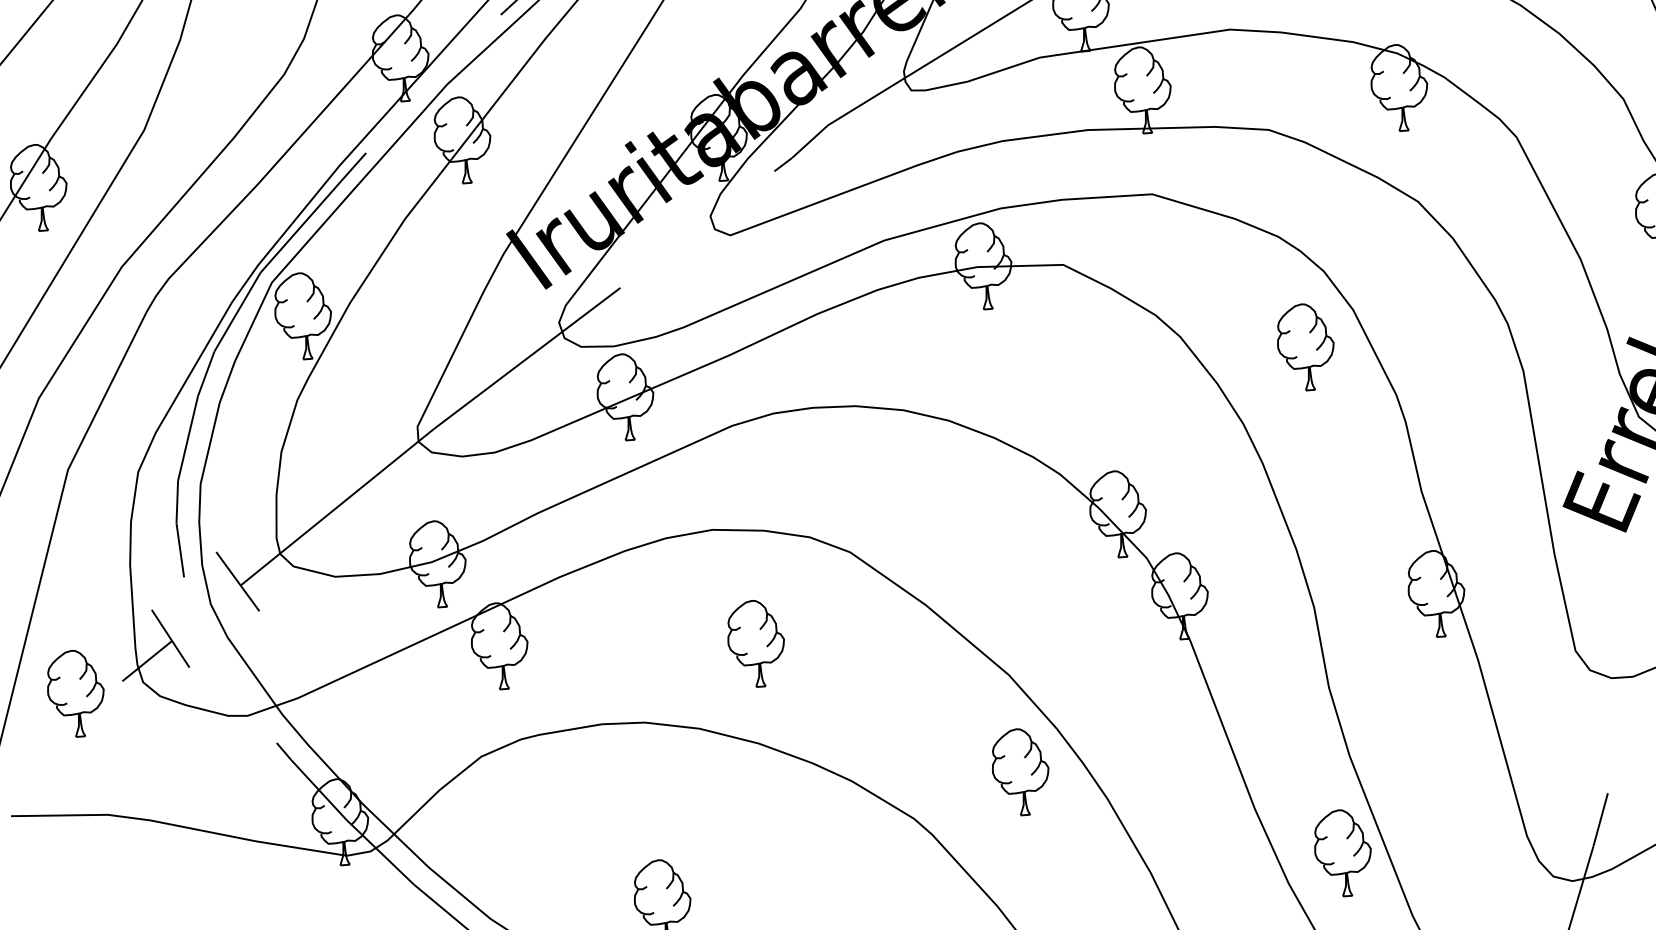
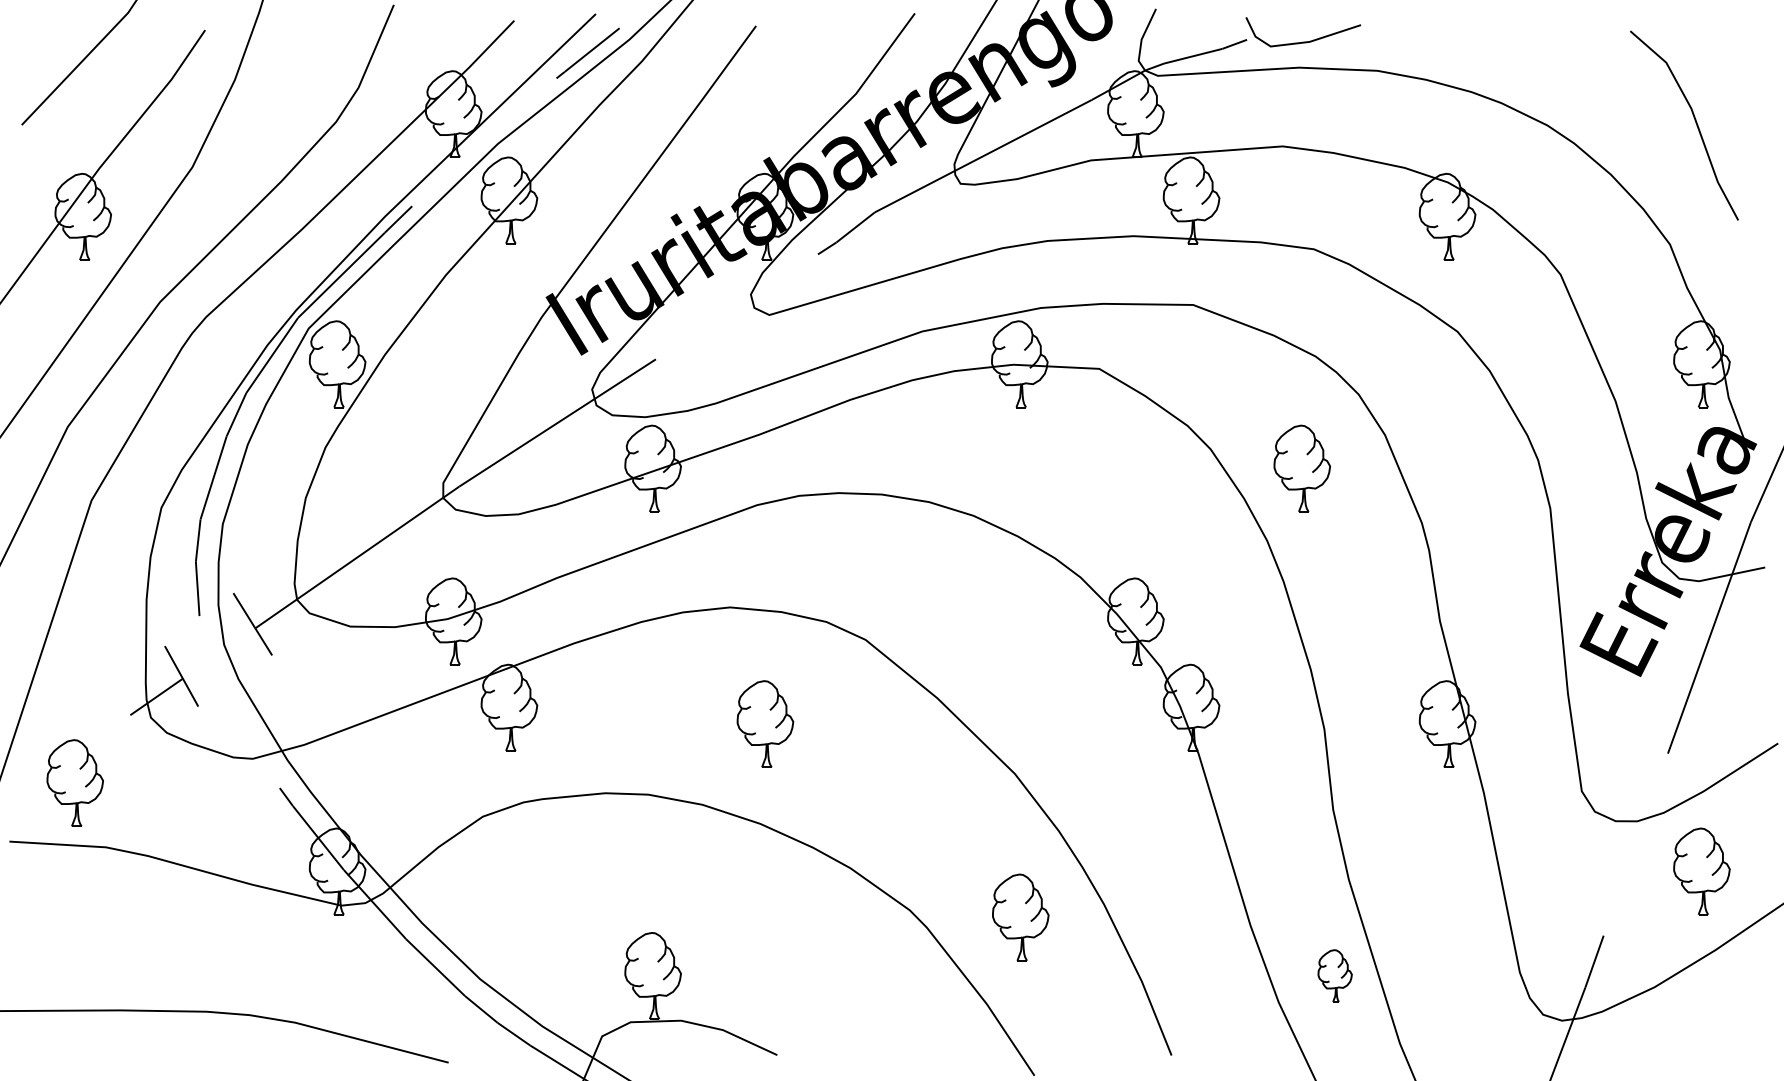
part: (1306, 346) -> (1302, 468), moved
part: (75, 693) -> (74, 782), moved
part: (1020, 772) -> (1020, 917), moved
part: (1342, 852) -> (1334, 975), size x0.6

